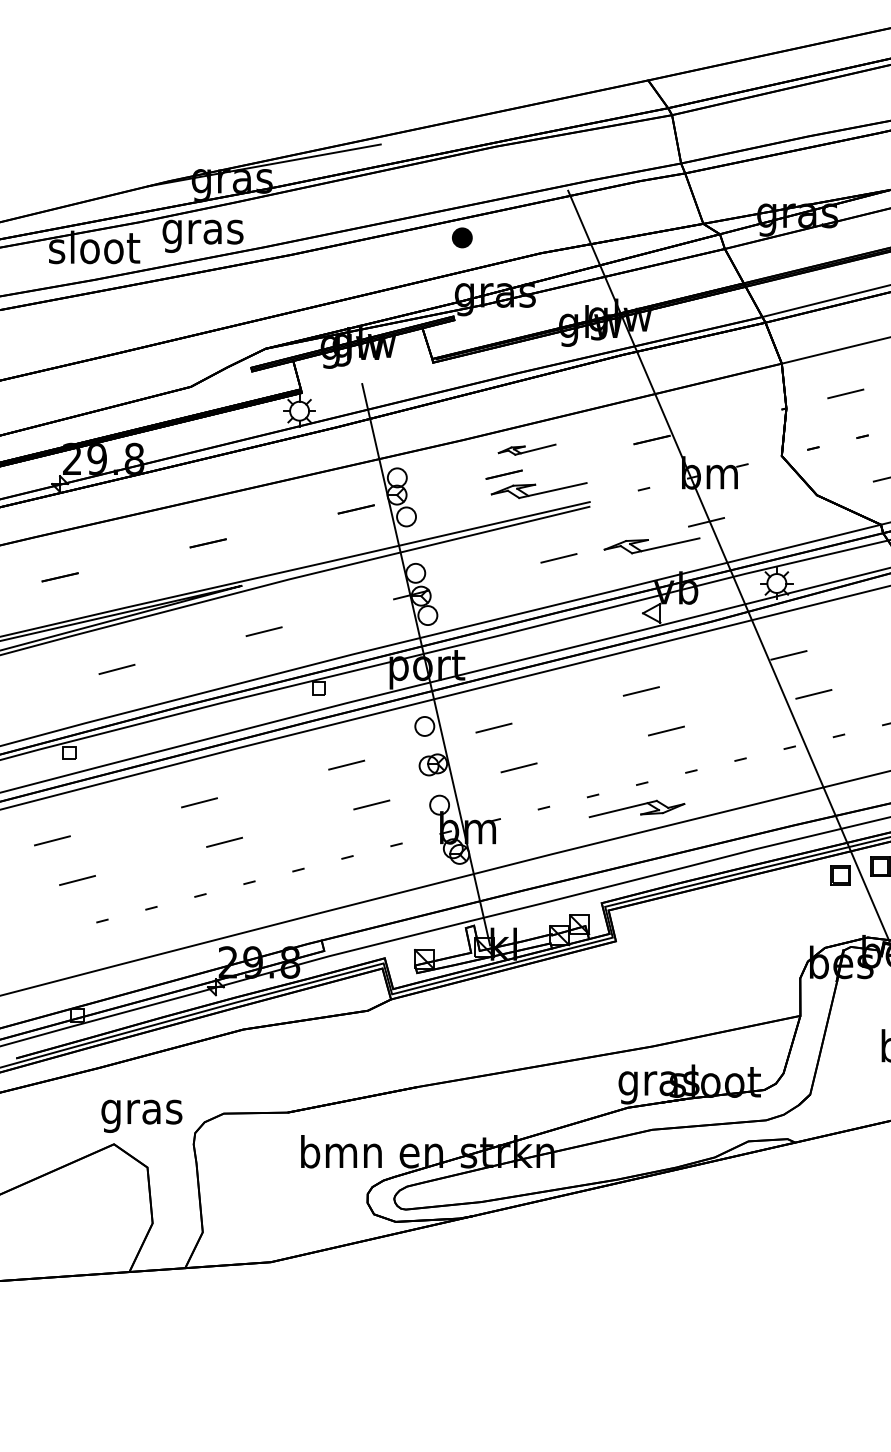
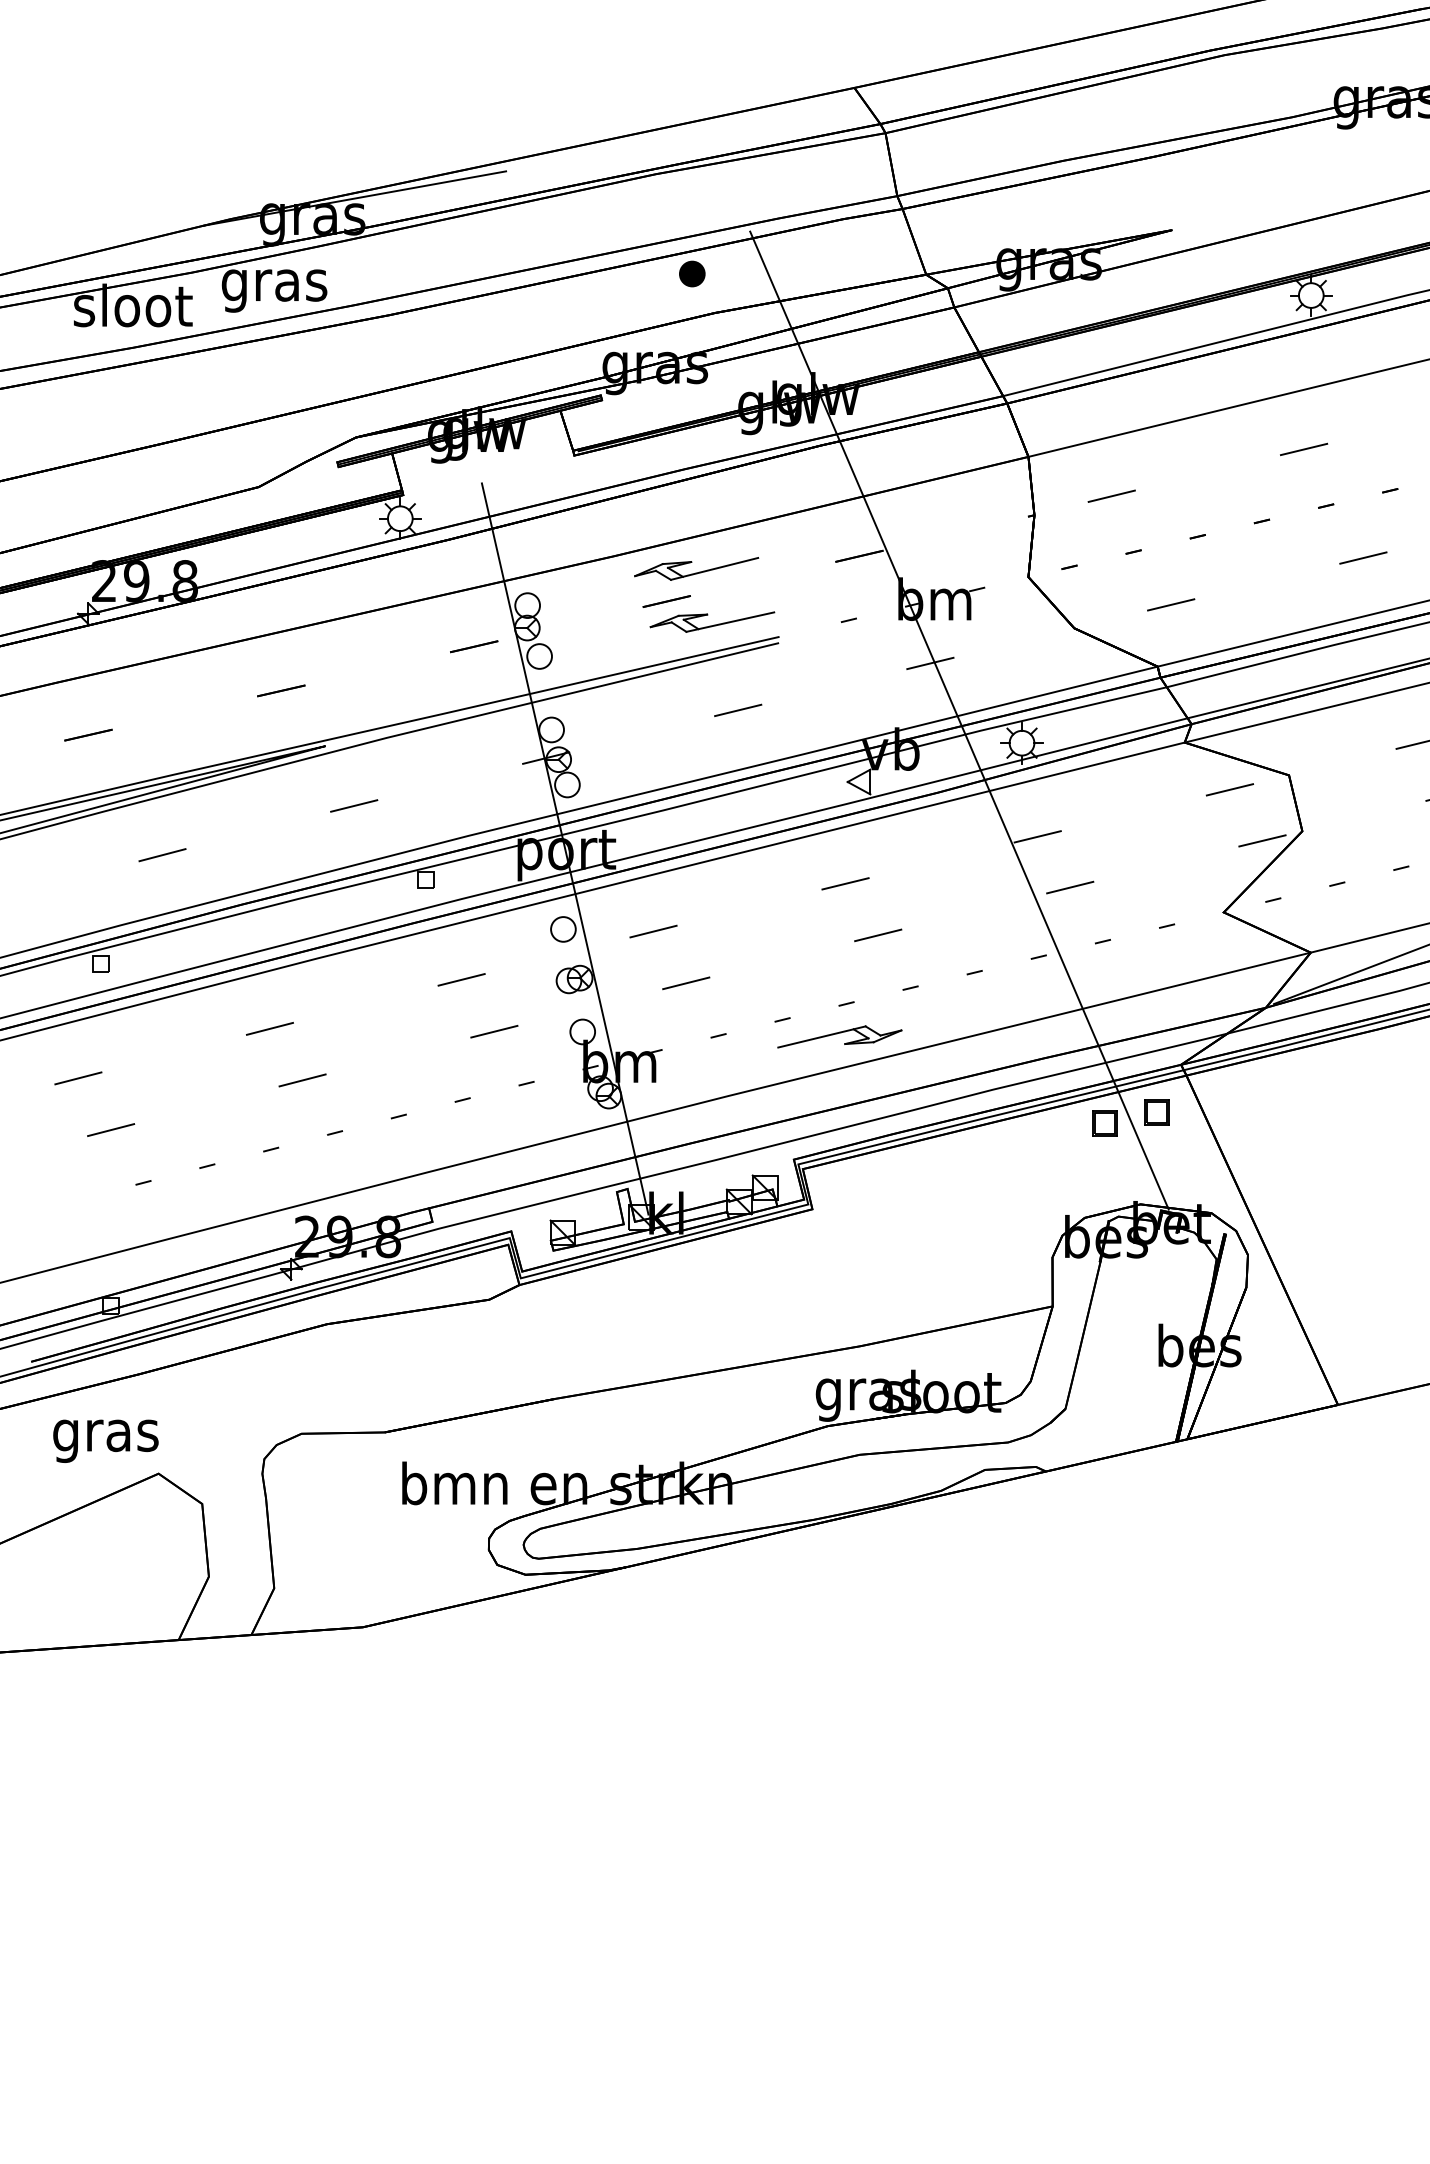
part: (462, 237) -> (692, 273), moved
part: (526, 449) -> (696, 568), size x1.67
part: (652, 545) -> (859, 693), removed
text: (141, 1115) -> (105, 1440), moved

